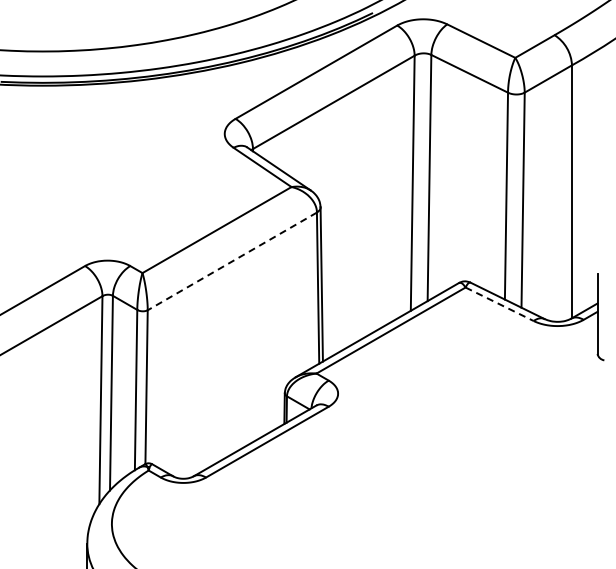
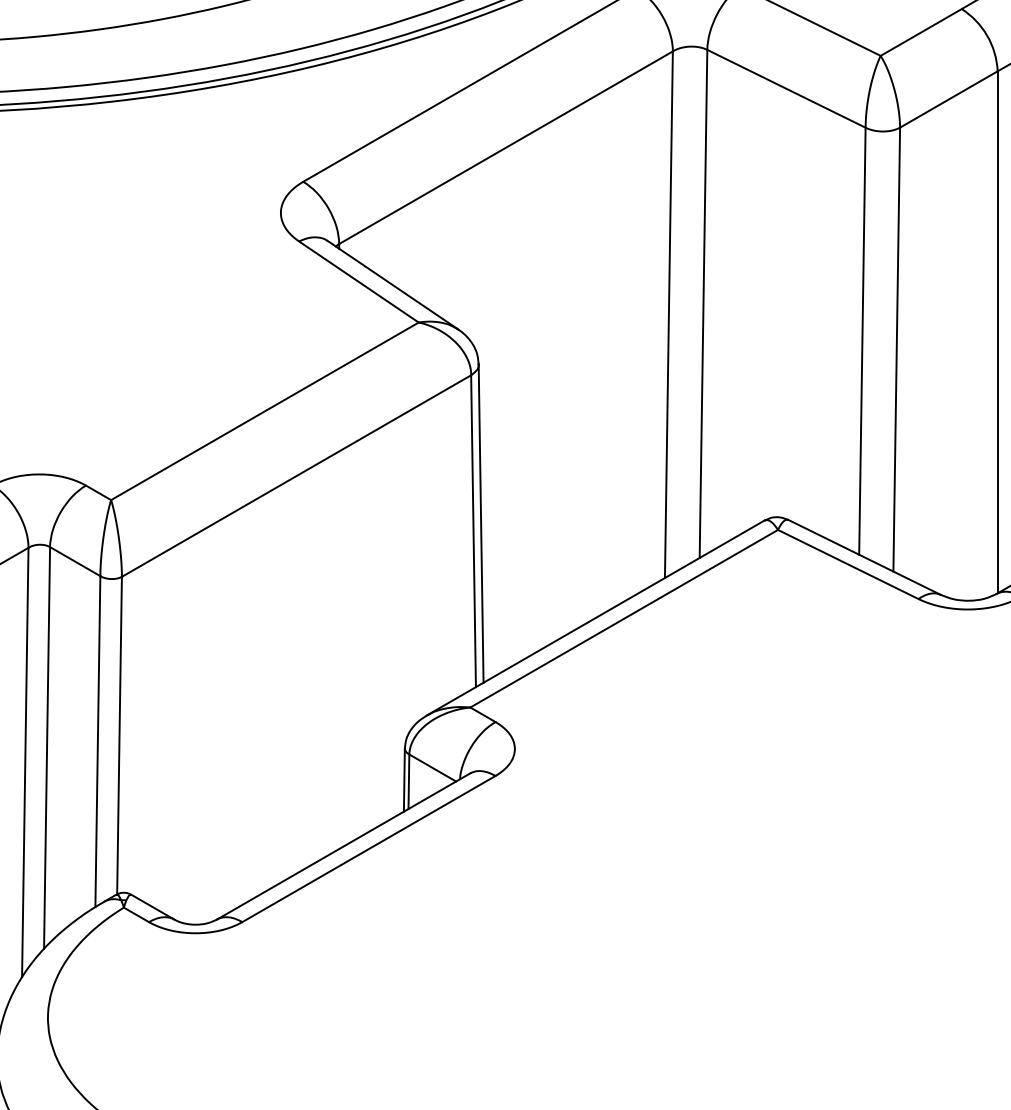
line: (232, 261) -> (296, 476), dashed -> solid
line: (499, 304) -> (847, 564), dashed -> solid

